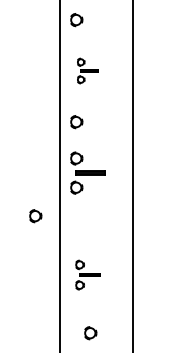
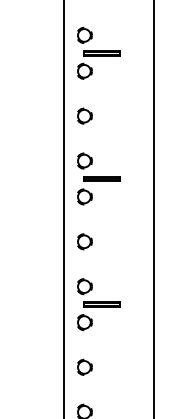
part: (87, 70) -> (98, 52), size x1.67
part: (35, 216) -> (84, 242), moved
part: (87, 274) -> (98, 303), size x1.43
part: (90, 333) -> (84, 367), moved

